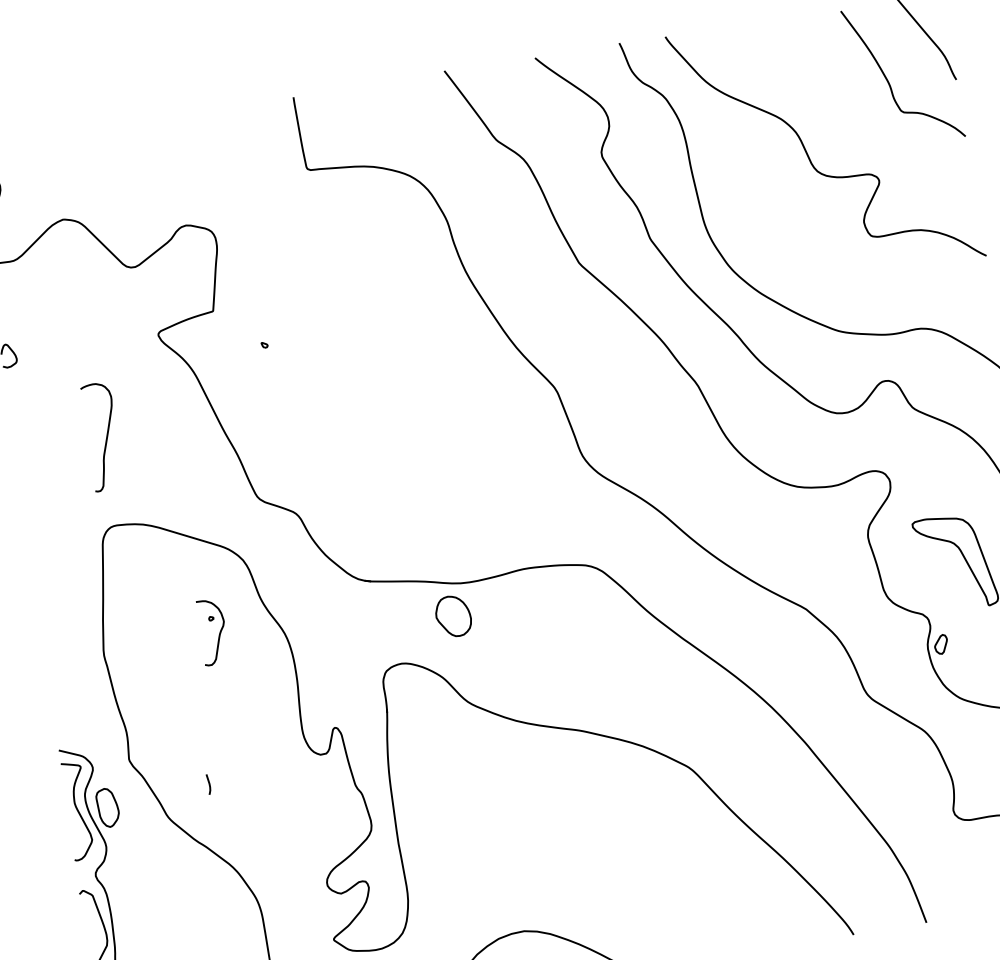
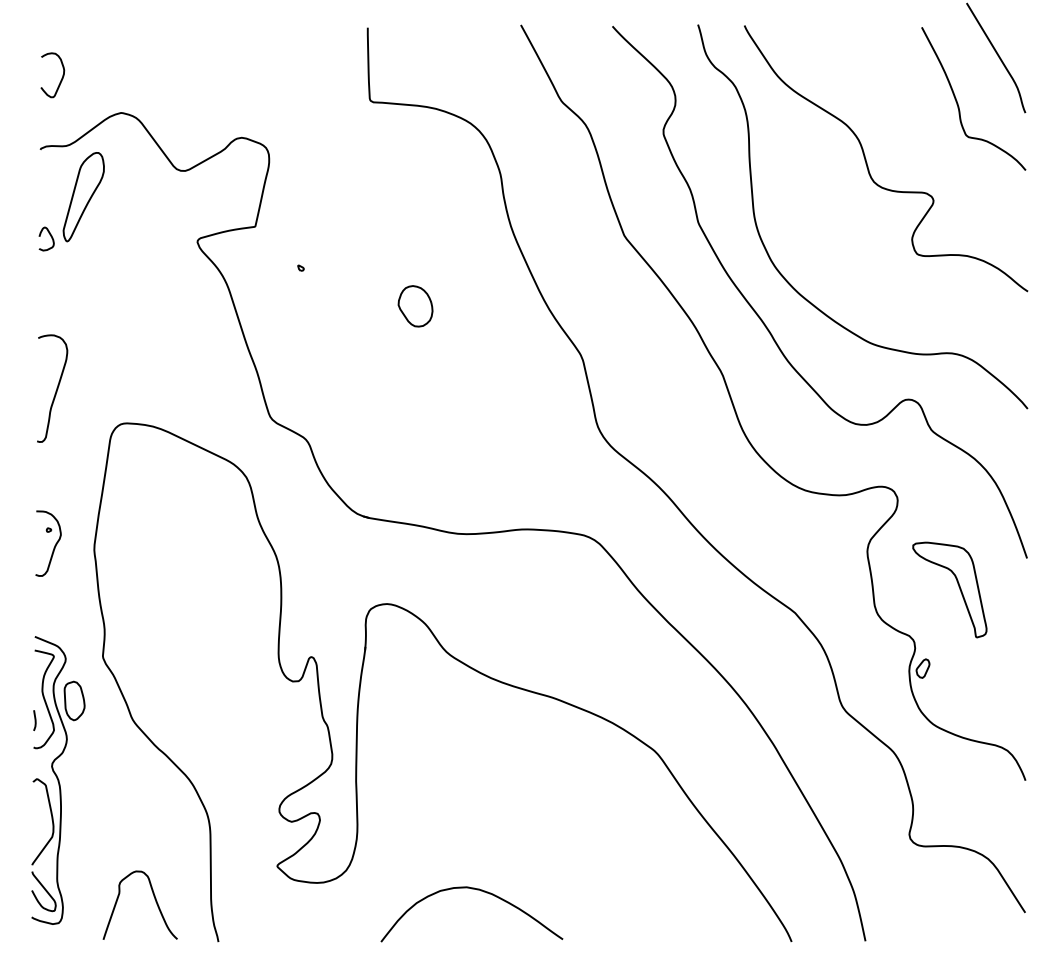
part: (38, 309) -> (83, 197), added
curve: (105, 438) -> (55, 390), moved
part: (453, 616) -> (415, 306), moved
part: (219, 633) -> (54, 545), moved
line: (208, 784) -> (34, 720), moved

